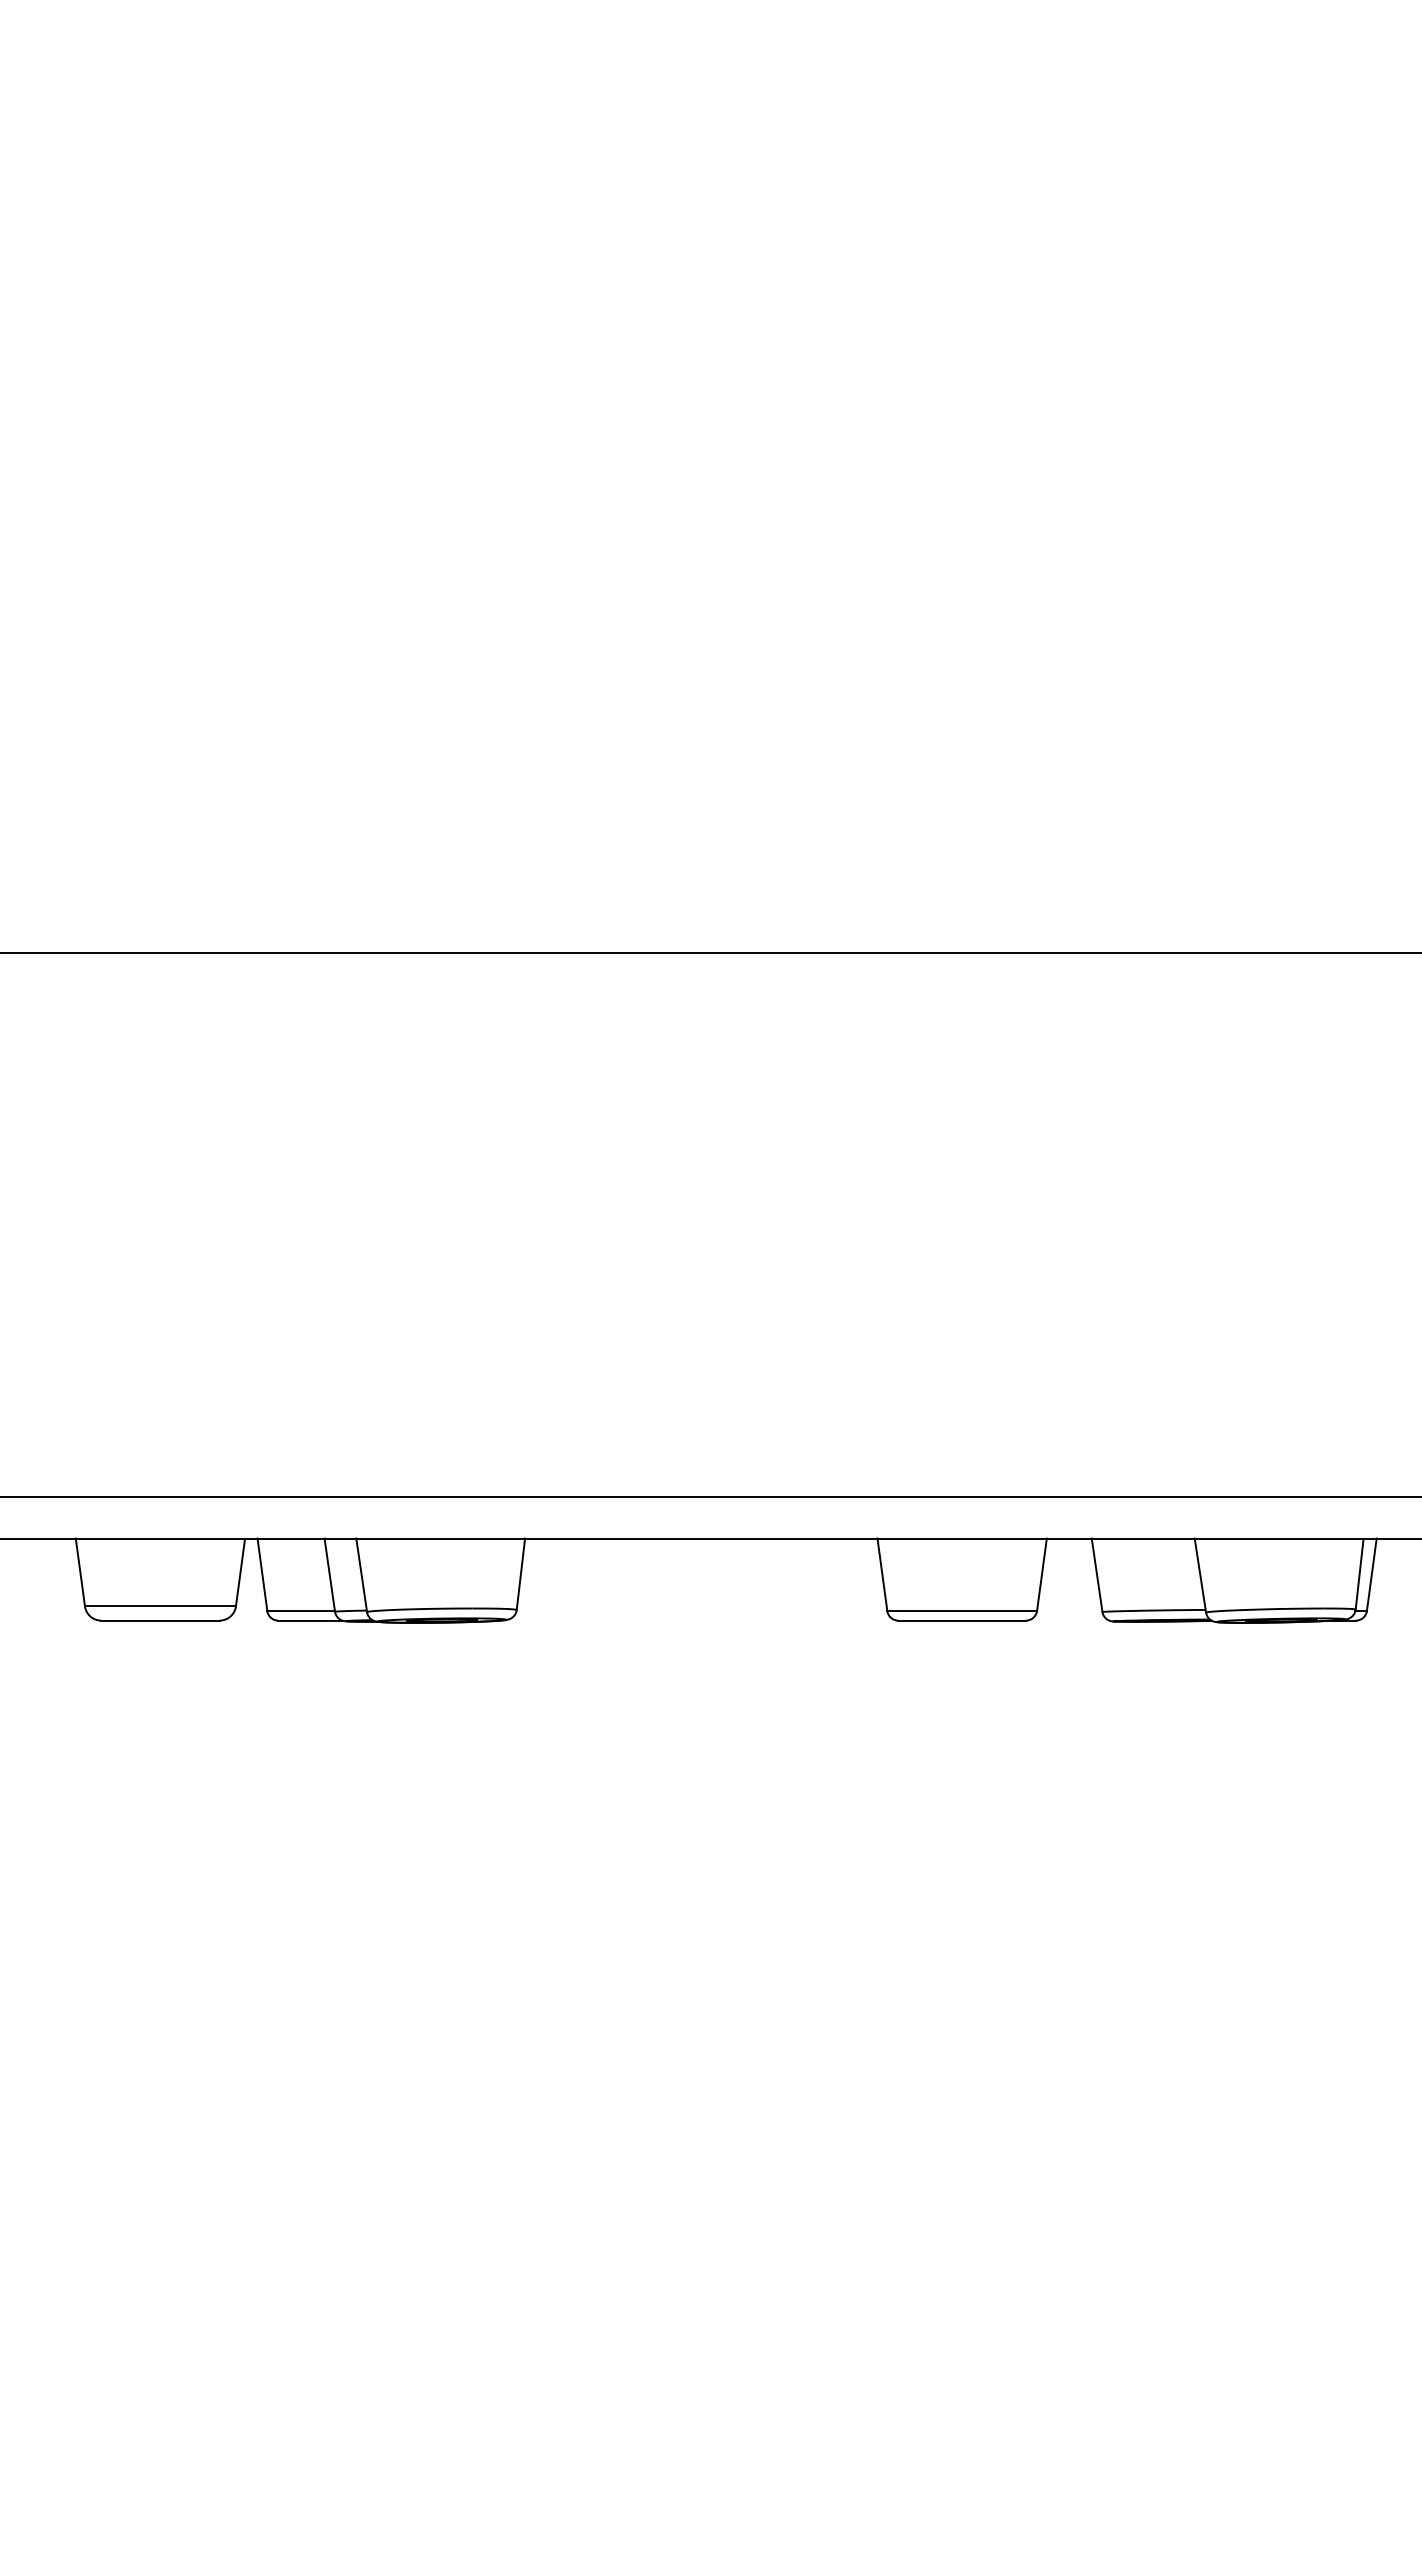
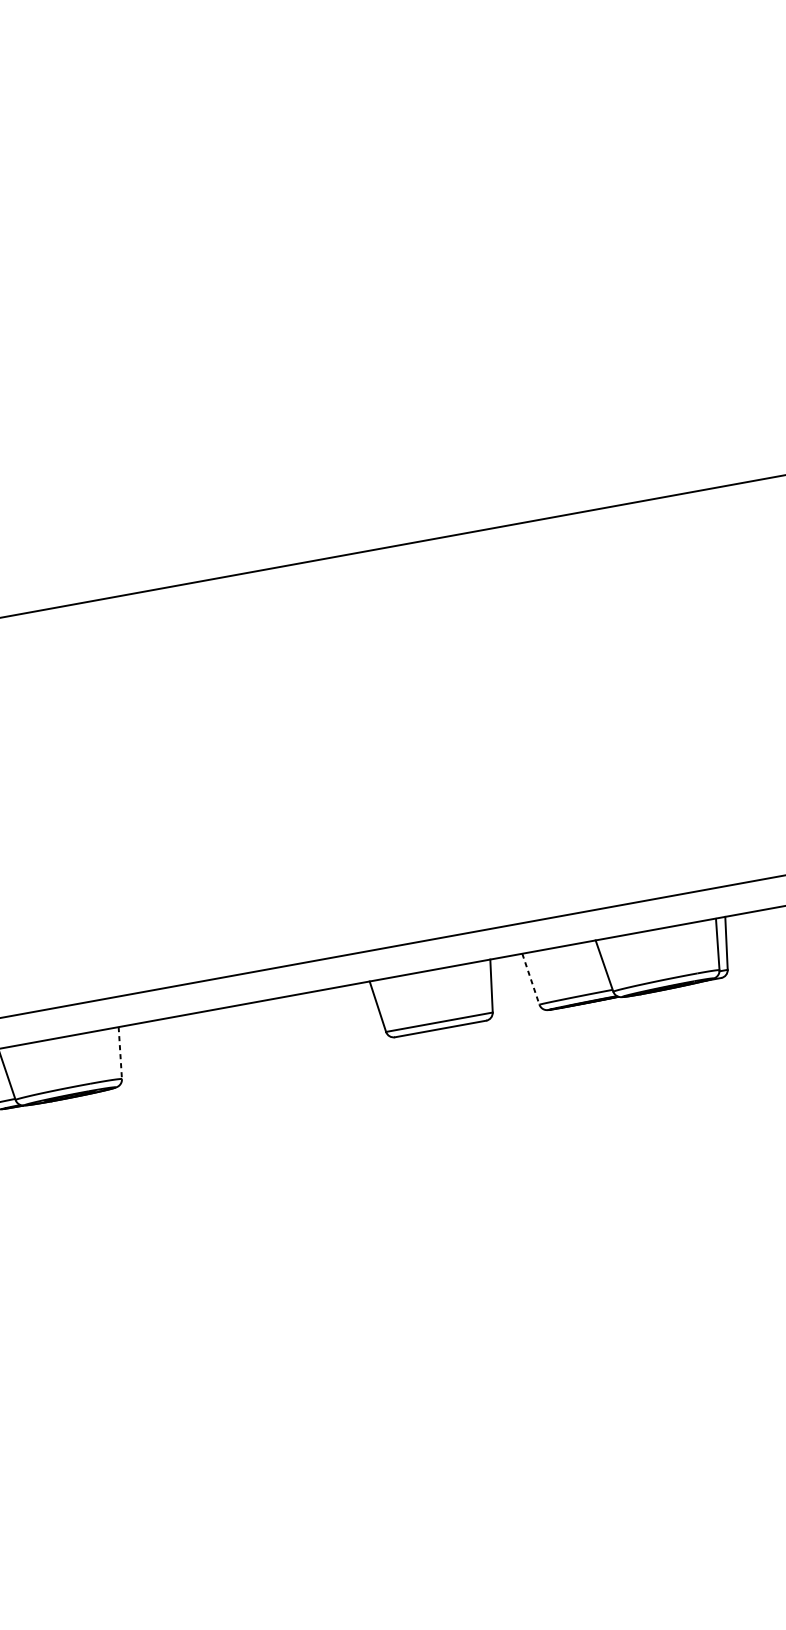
line: (520, 1574) -> (120, 1053), solid -> dashed
line: (1097, 1575) -> (531, 979), solid -> dashed

